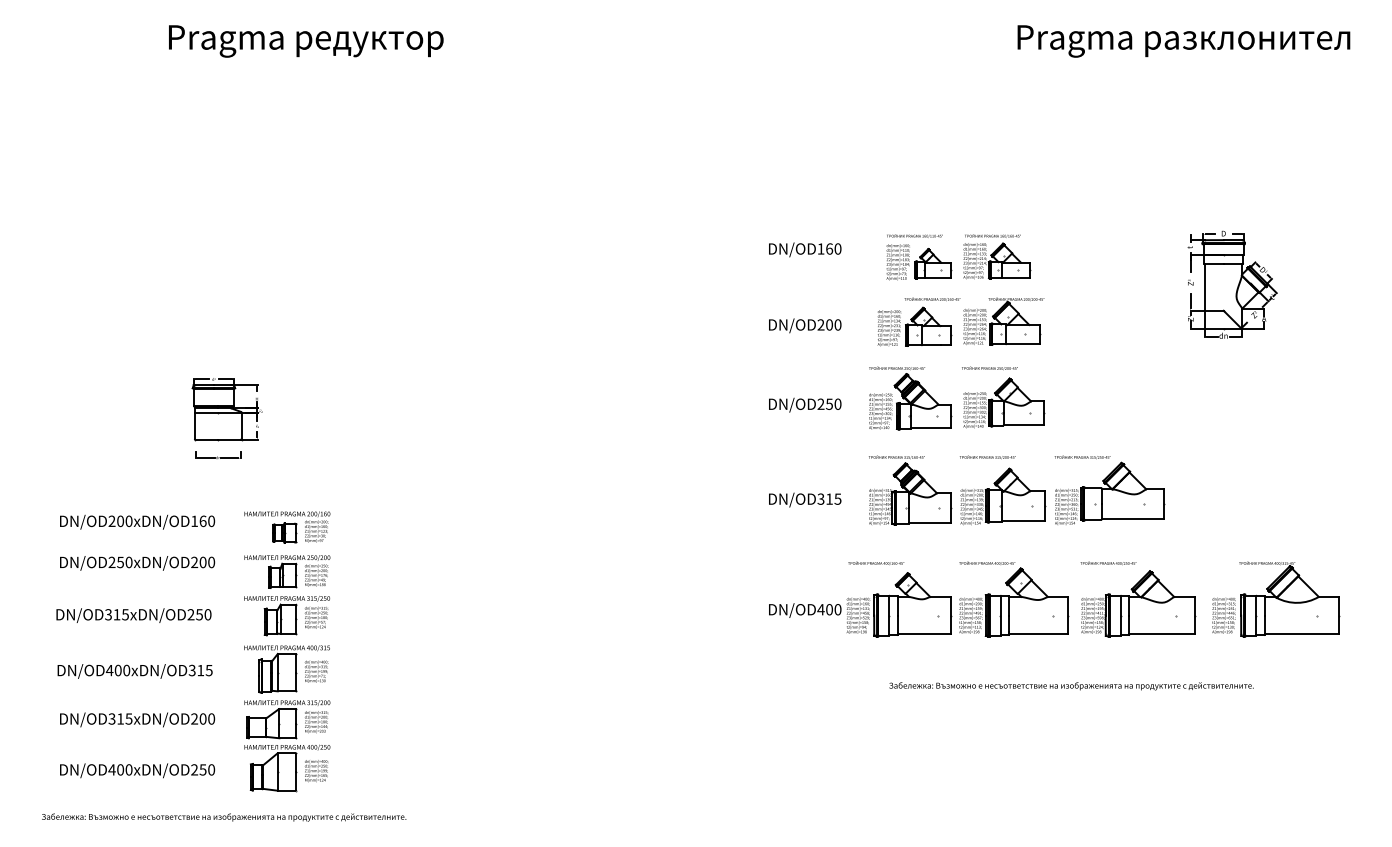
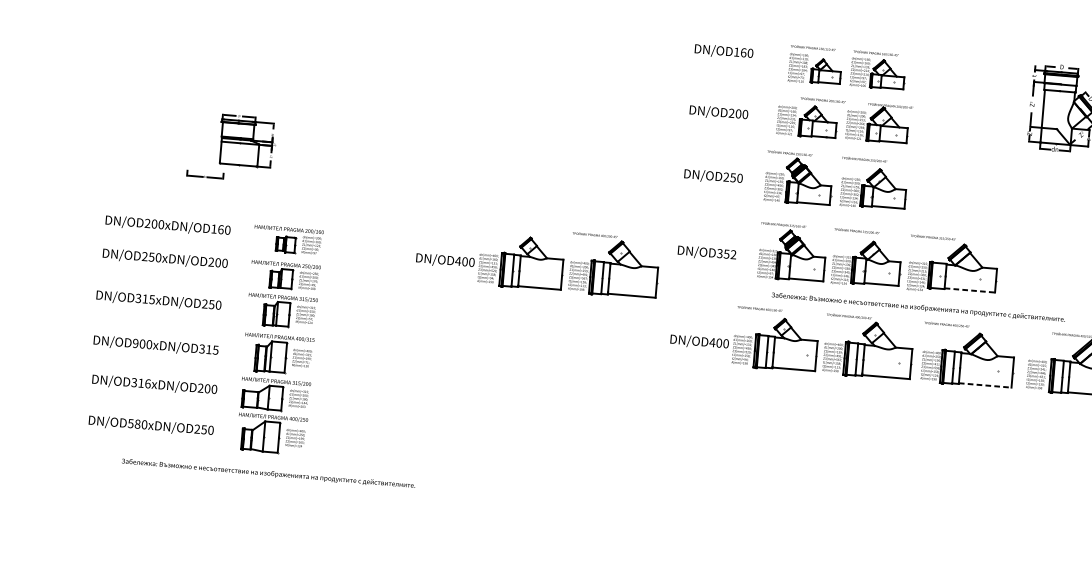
part: (218, 454) -> (205, 174), moved
text: (833, 498) -> (730, 253), DN/OD315 -> DN/OD352
line: (1133, 518) -> (970, 290), solid -> dashed
part: (597, 525) -> (538, 259), added
line: (1161, 634) -> (984, 385), solid -> dashed
text: (109, 670) -> (135, 343), DN/OD400xDN/OD315 -> DN/OD900xDN/OD315
text: (1071, 686) -> (918, 307), moved
text: (128, 718) -> (147, 383), DN/OD315xDN/OD200 -> DN/OD316xDN/OD200
text: (116, 769) -> (134, 423), DN/OD400xDN/OD250 -> DN/OD580xDN/OD250
text: (224, 817) -> (268, 473), moved

